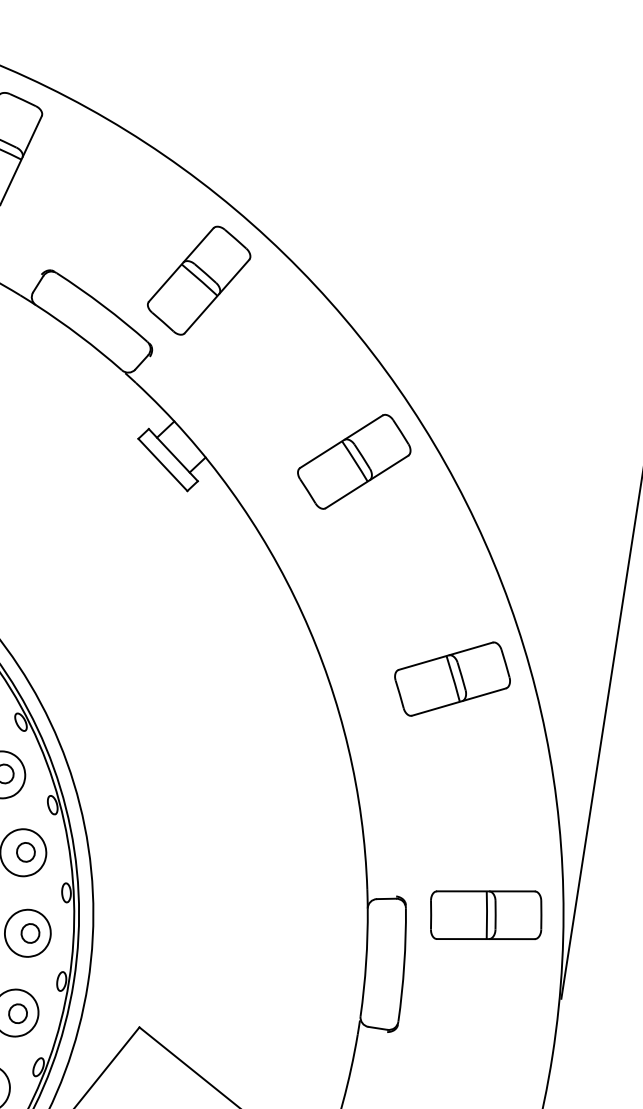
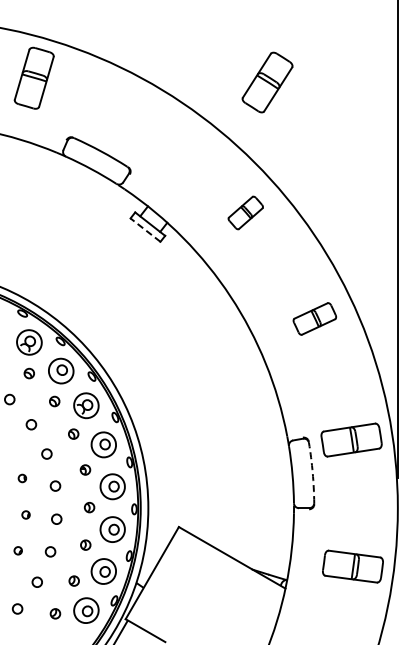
part: (199, 280) -> (267, 82), moved
part: (354, 460) -> (245, 212), size x0.6
line: (162, 465) -> (145, 230), solid -> dashed
part: (452, 678) -> (314, 318), size x0.7
arc: (403, 964) -> (312, 472), solid -> dashed

